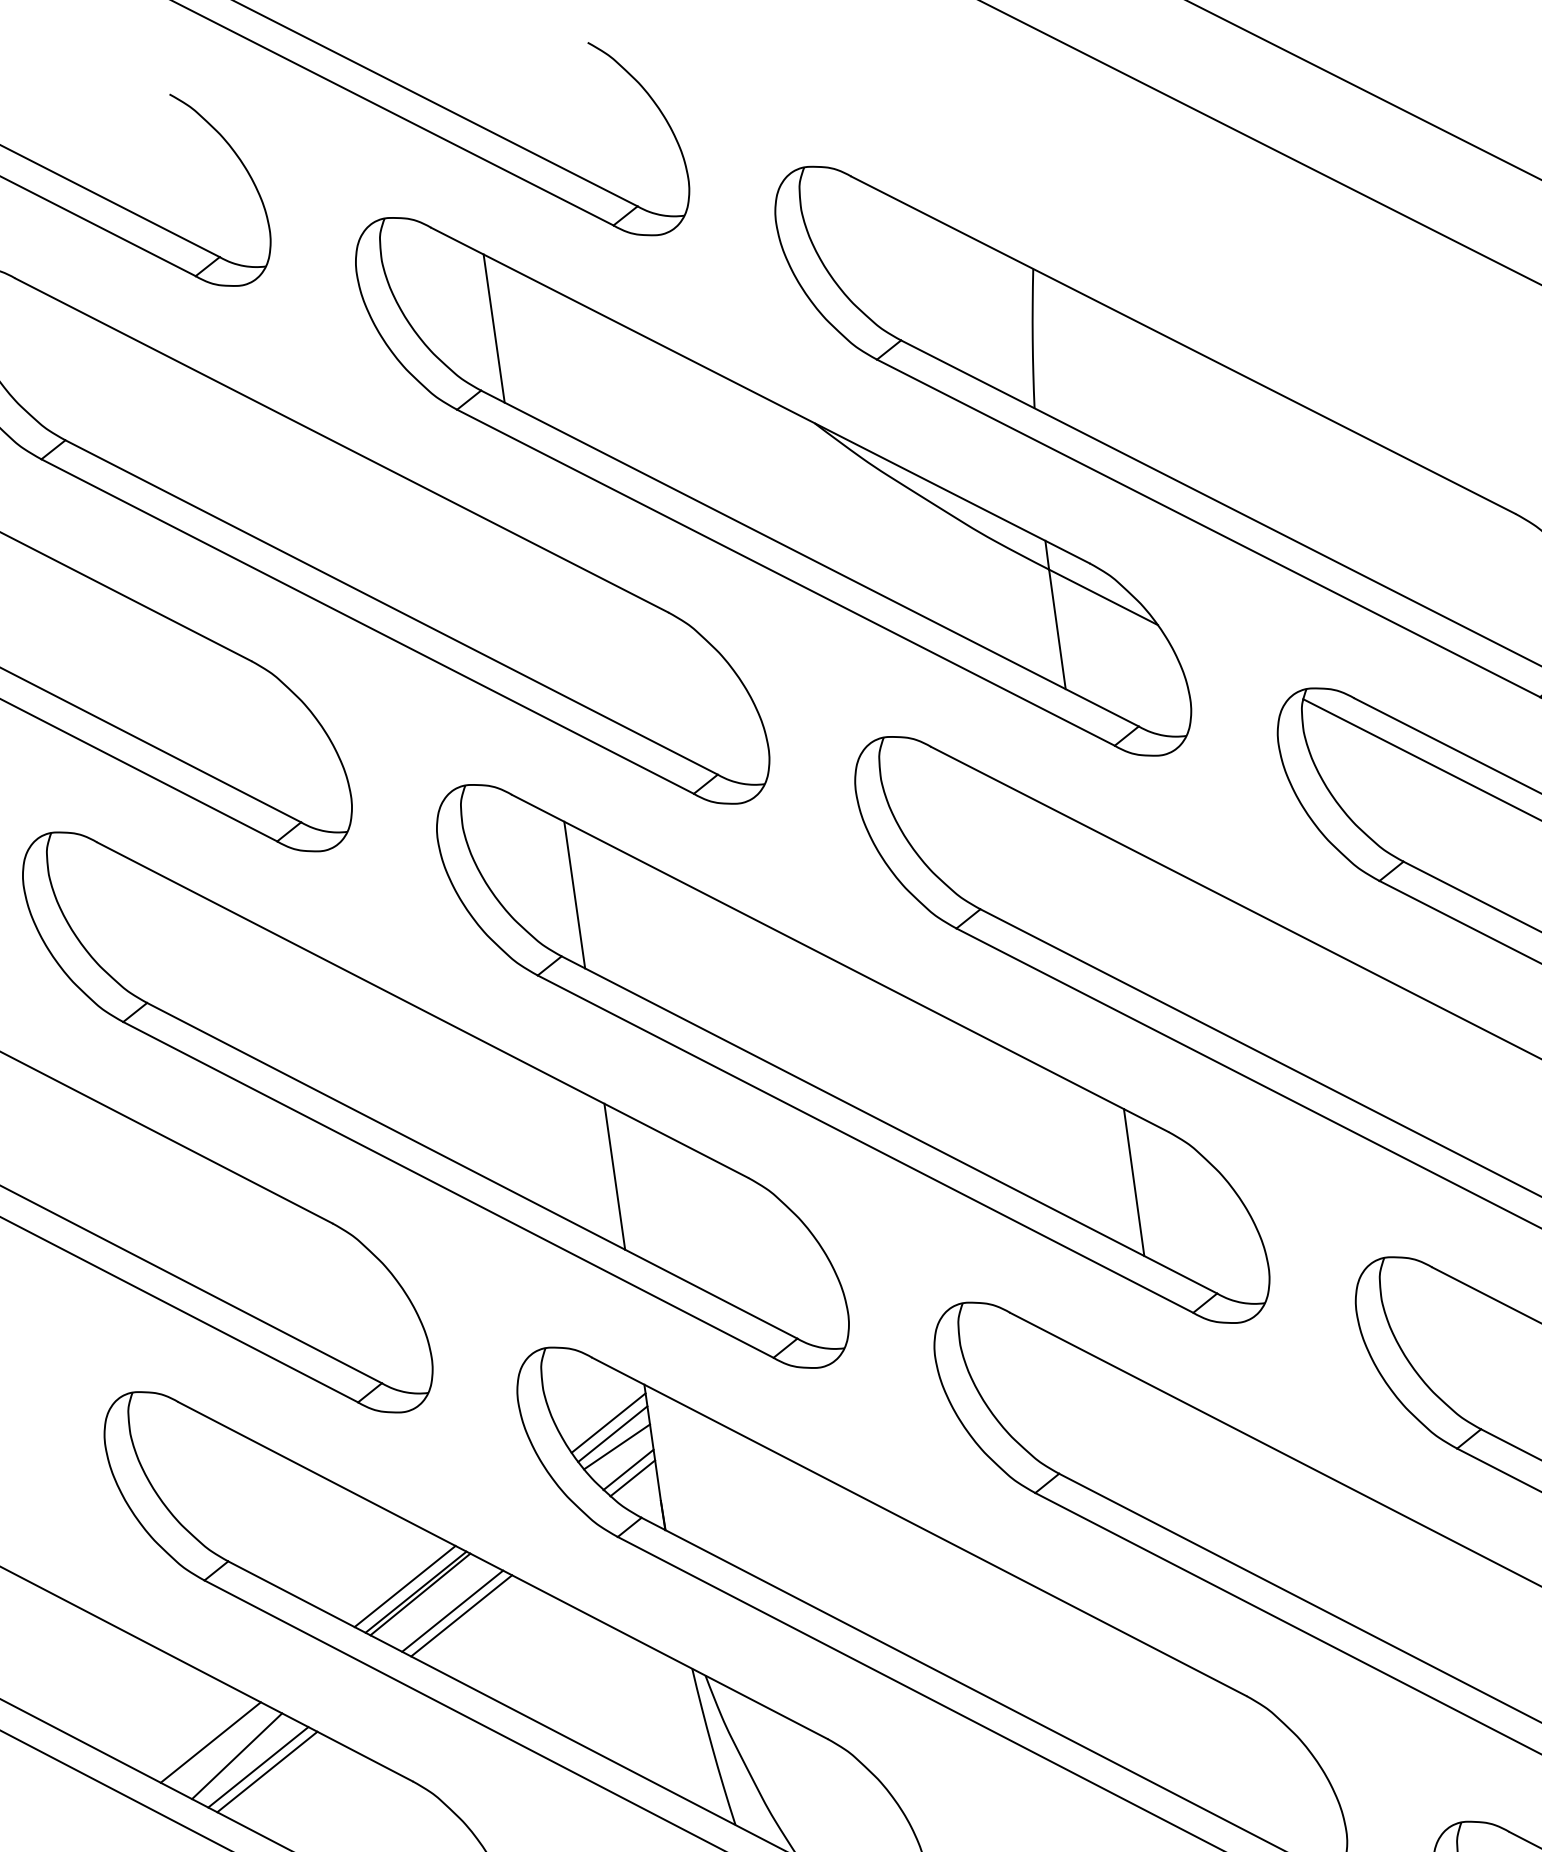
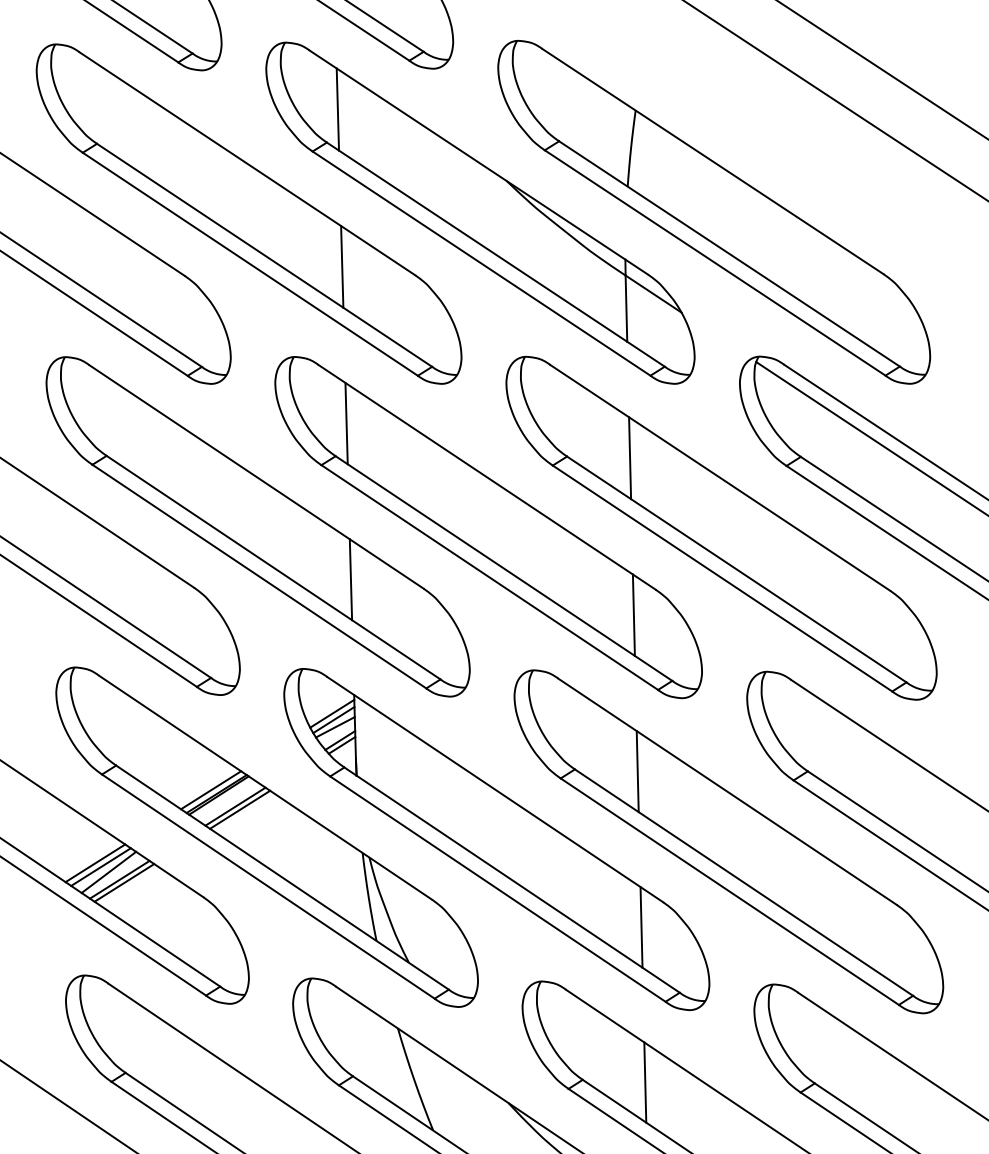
line: (534, 611) -> (342, 266), added
line: (1095, 899) -> (630, 458), added
line: (1172, 1464) -> (637, 771), added
line: (1212, 1746) -> (641, 927), added
line: (220, 1747) -> (100, 866), added

